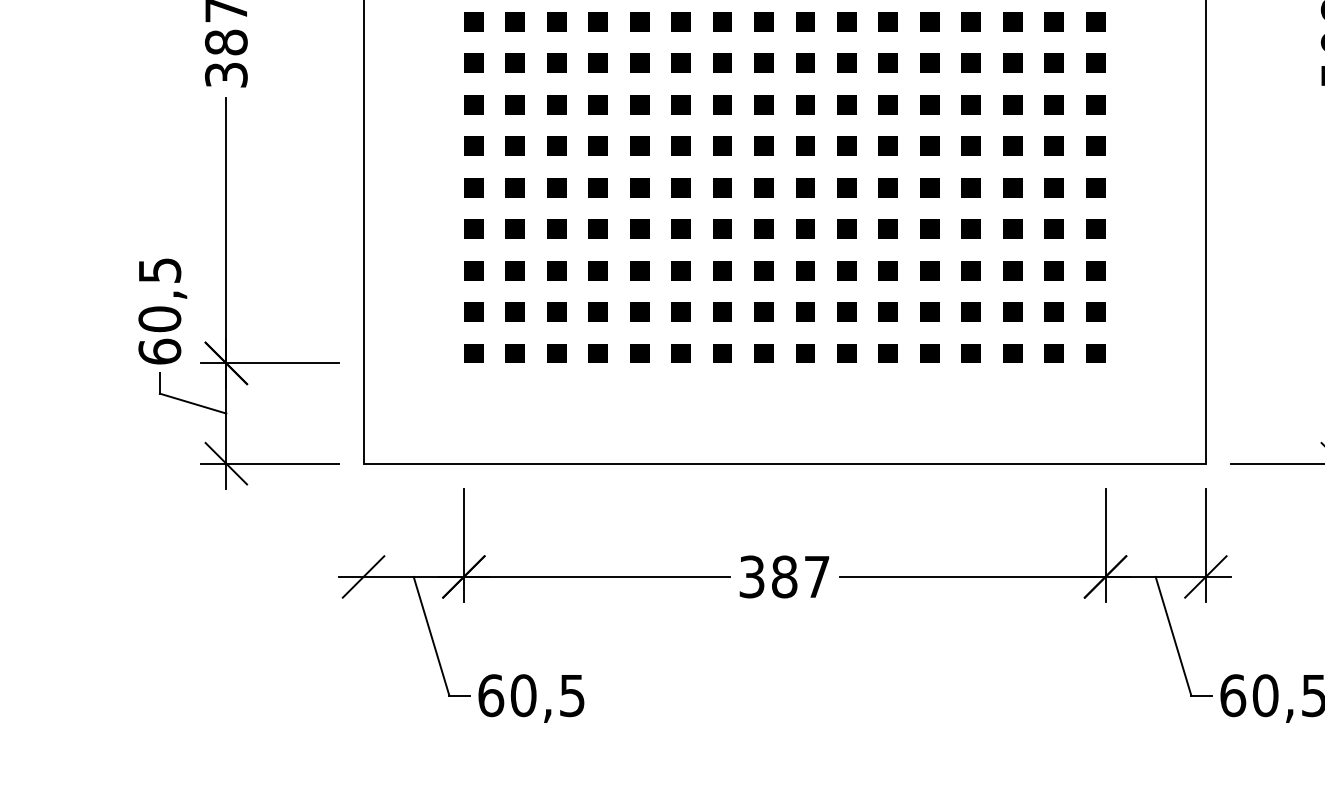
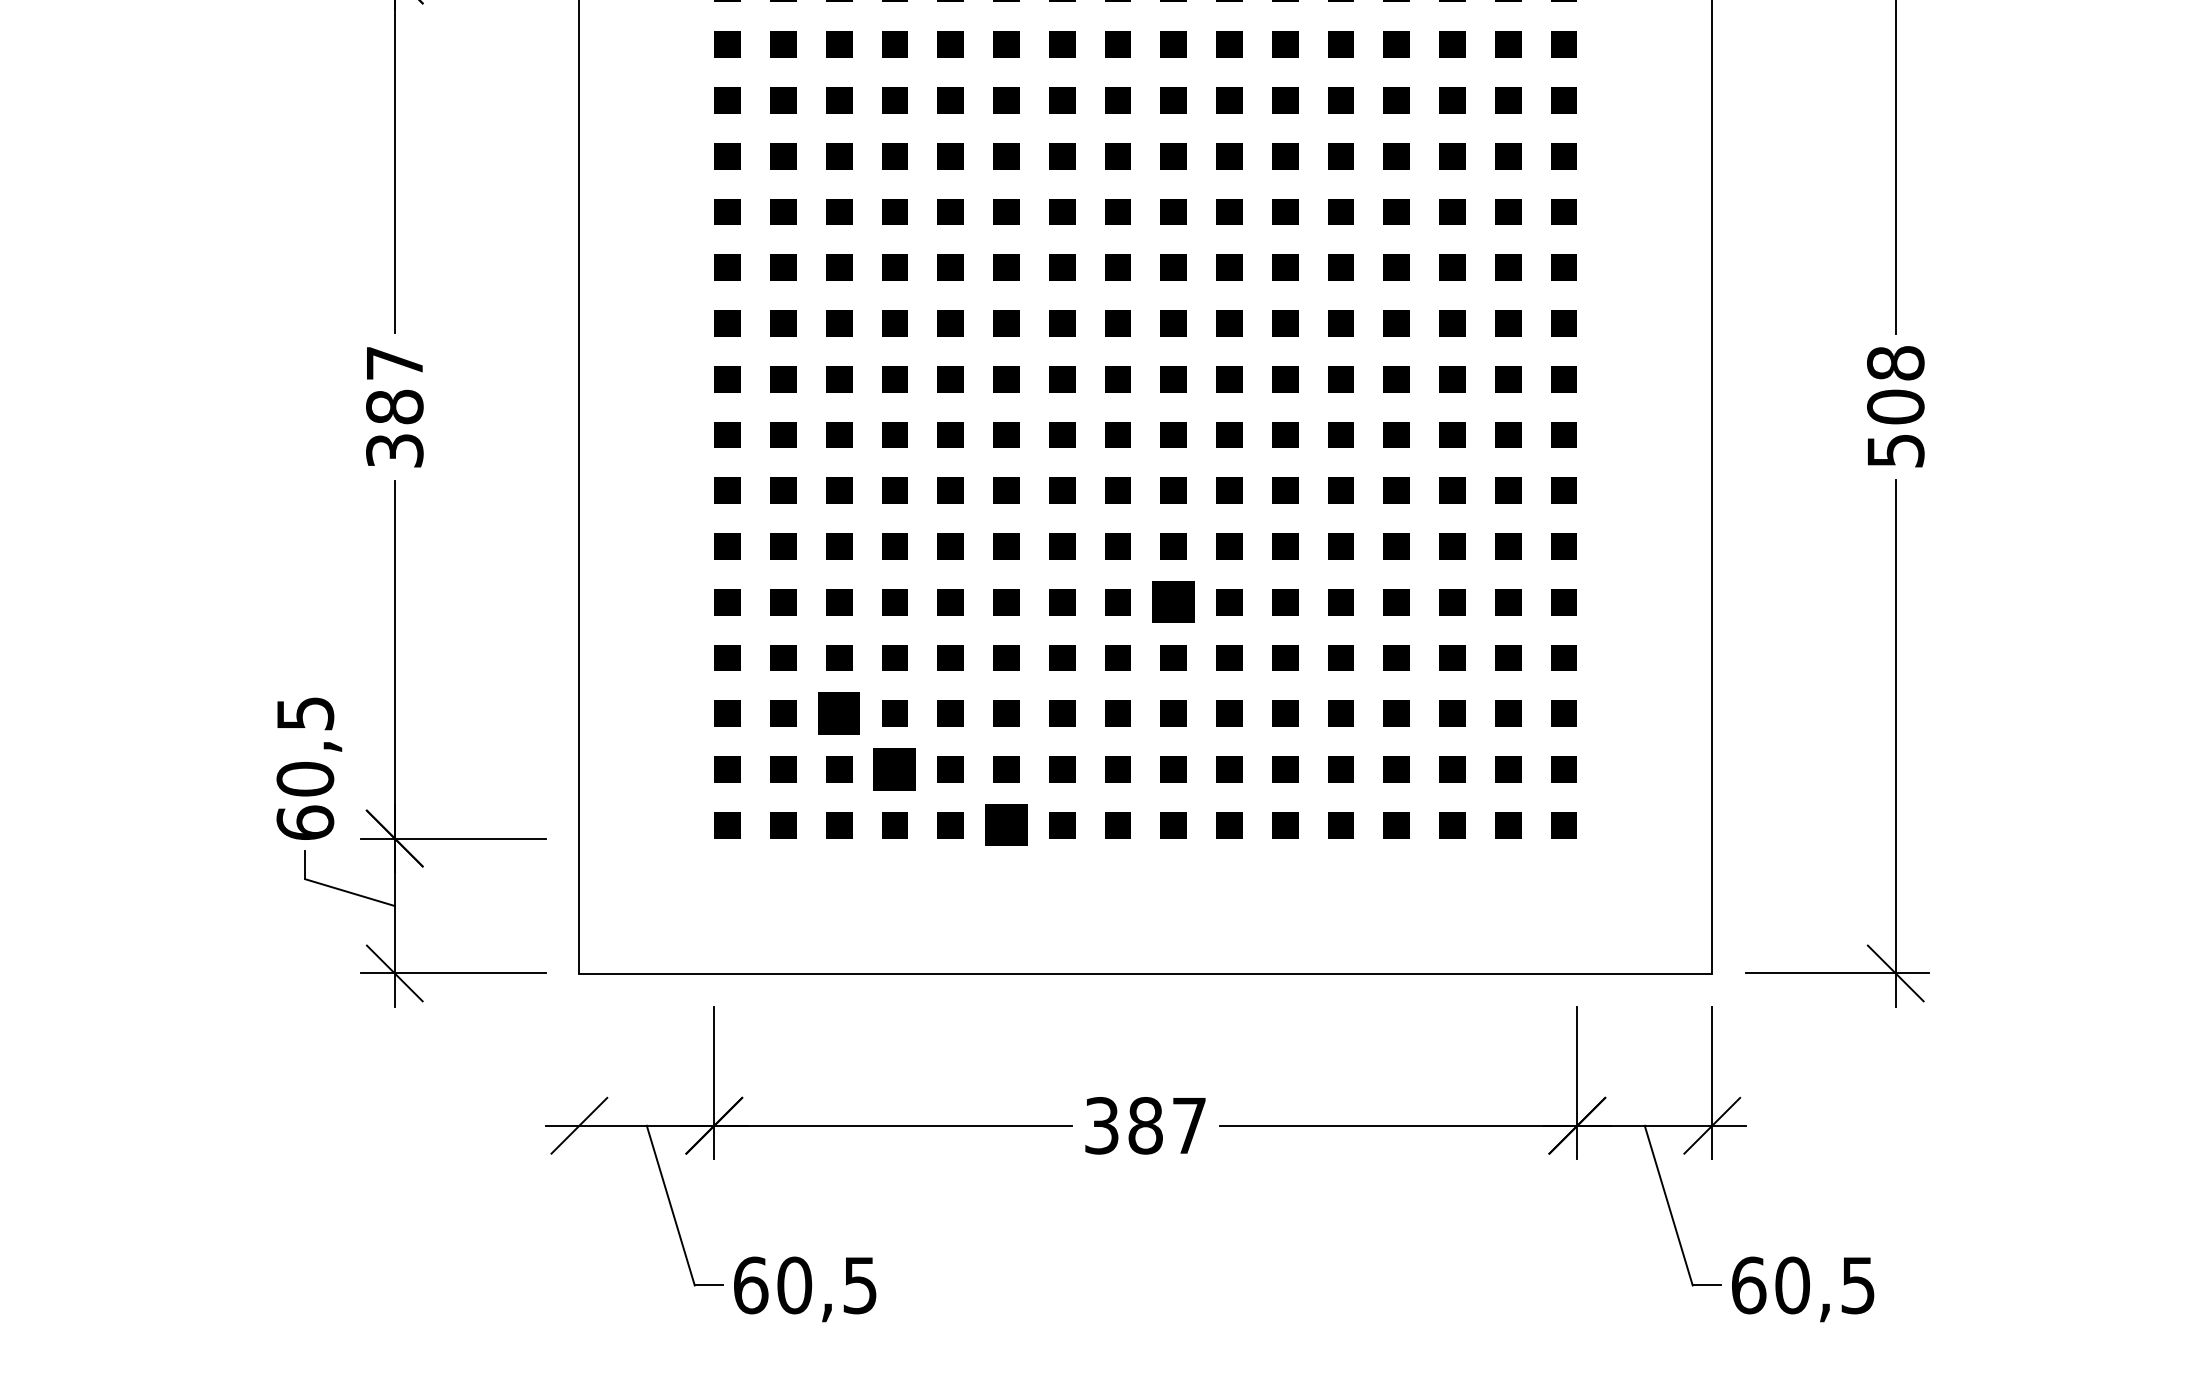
part: (805, 187) -> (1173, 602), size x1.6
part: (556, 270) -> (839, 713), size x1.6
part: (597, 312) -> (894, 769), size x1.6
part: (681, 353) -> (1006, 825), size x1.6

